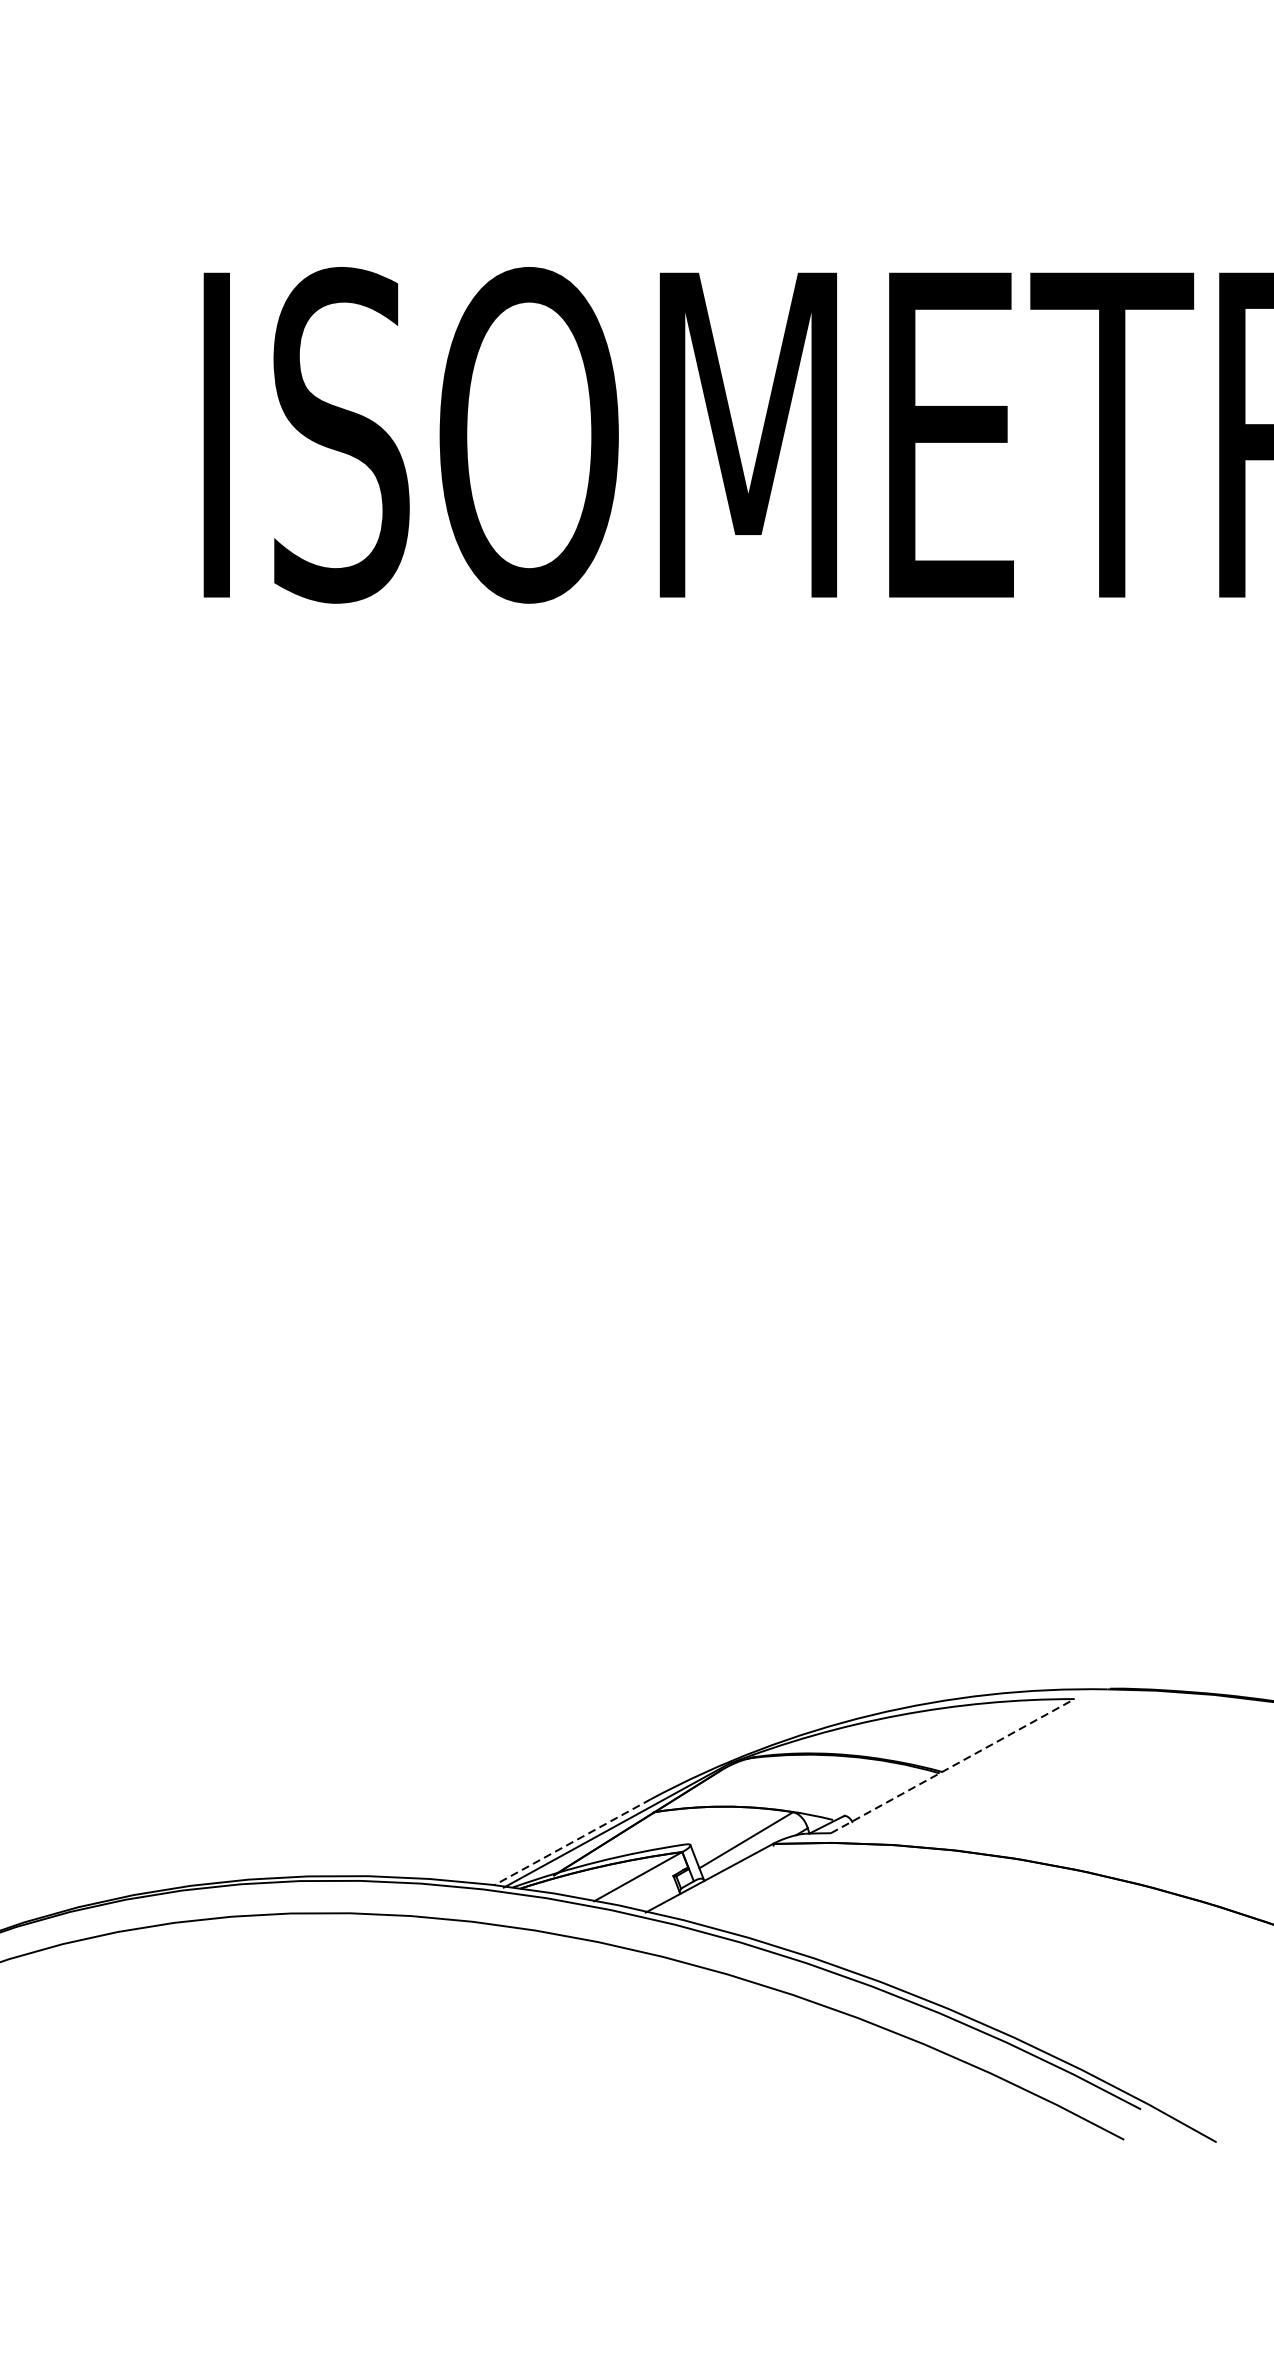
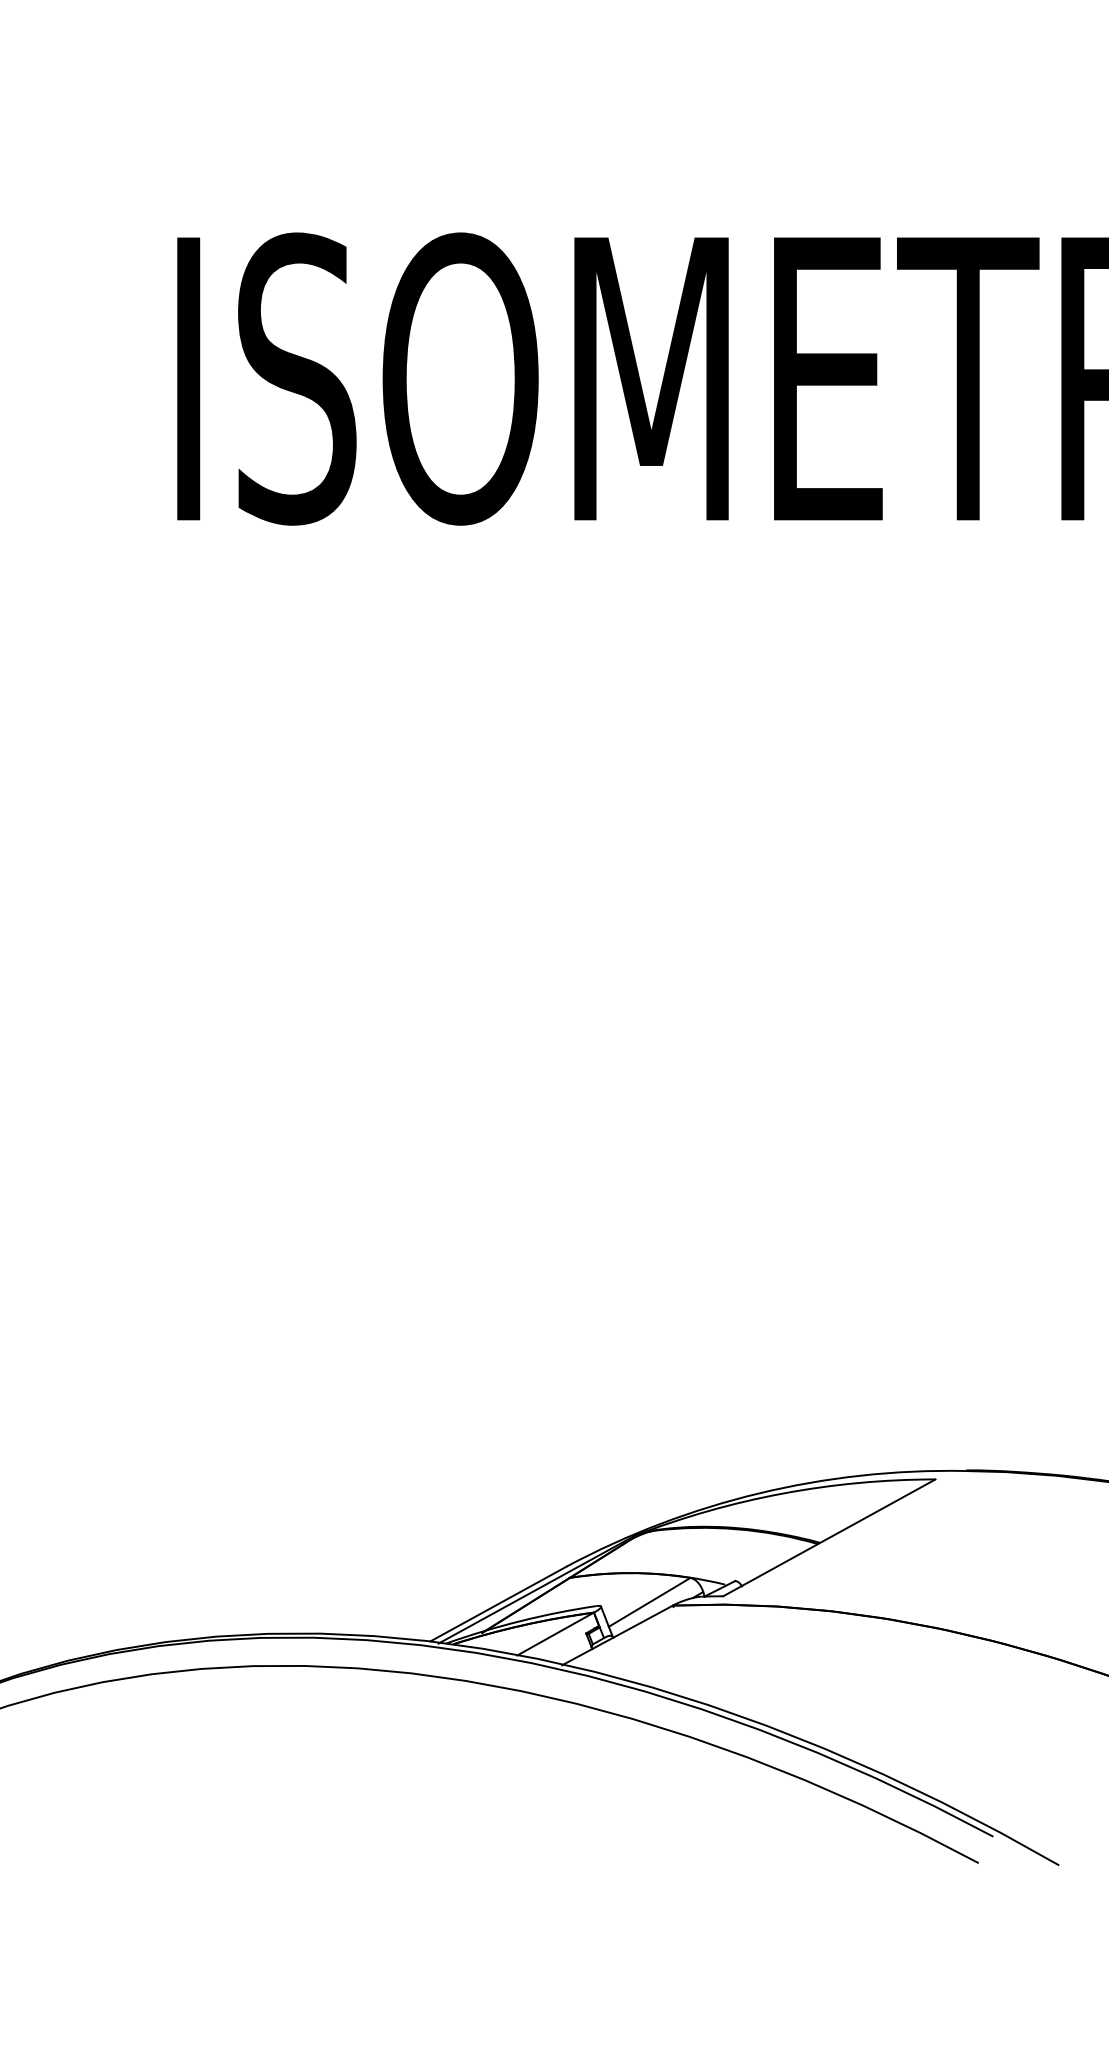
line: (952, 1765) -> (829, 1537), dashed -> solid
line: (572, 1842) -> (498, 1604), dashed -> solid

